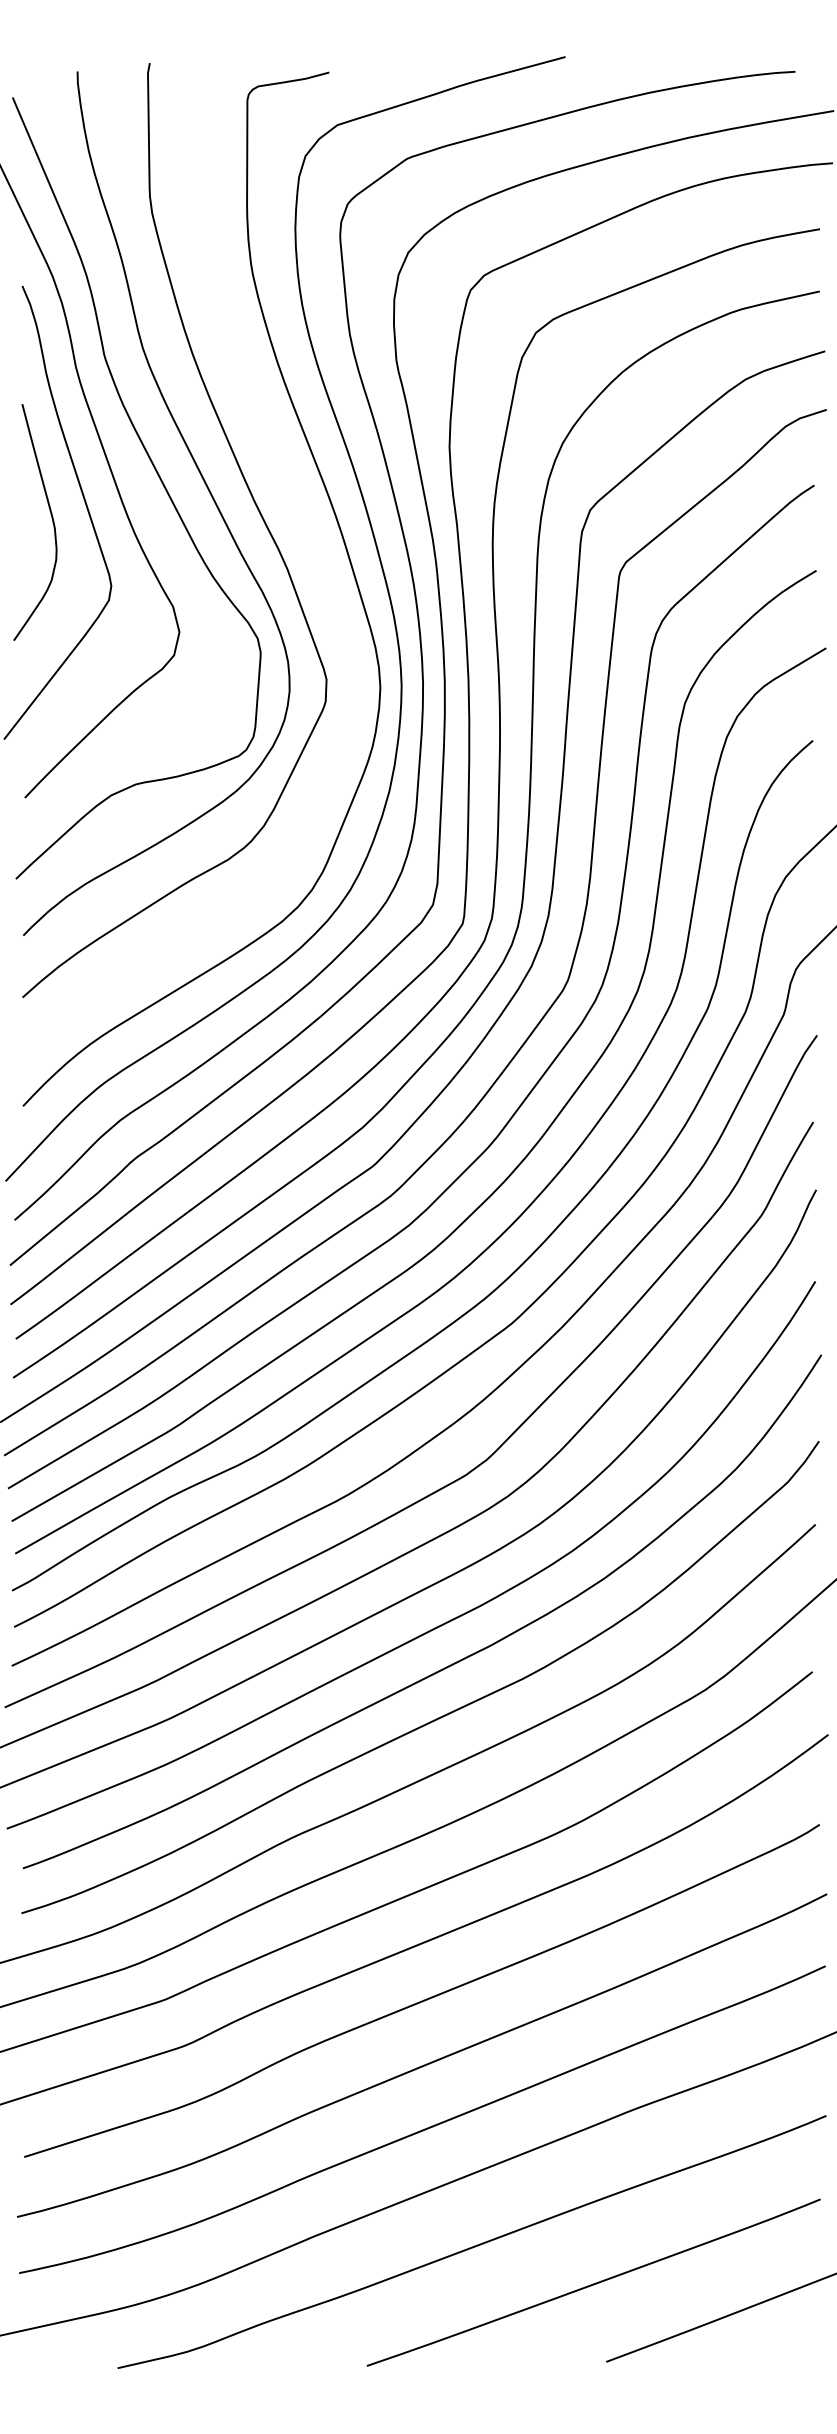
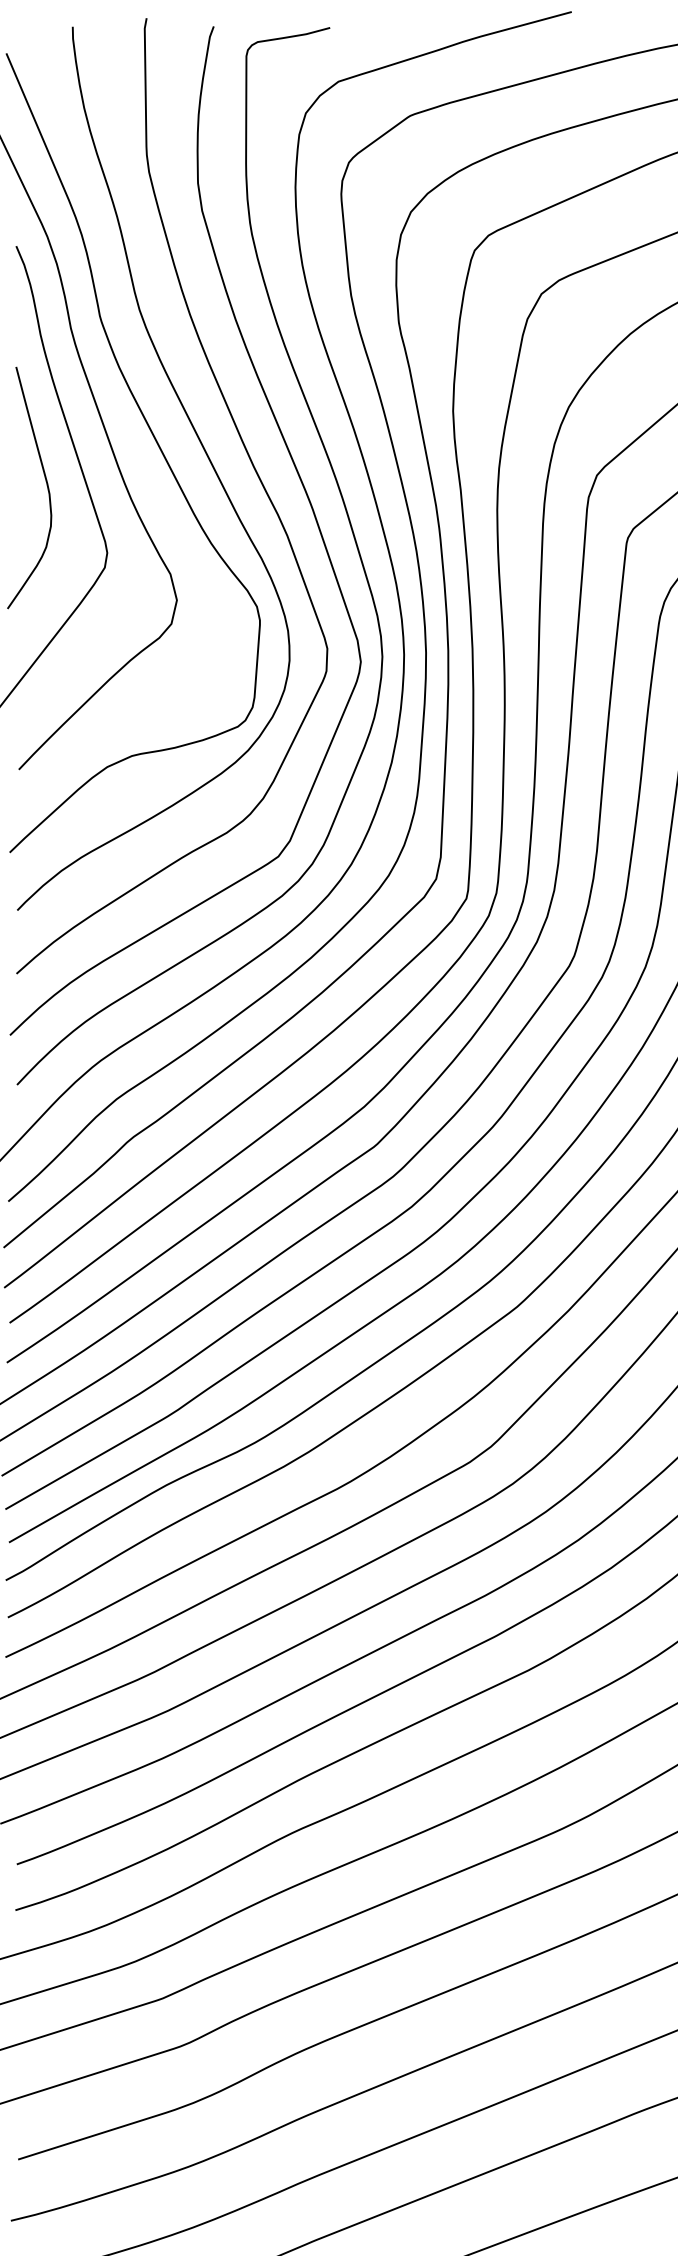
curve: (301, 519) -> (301, 484), added

